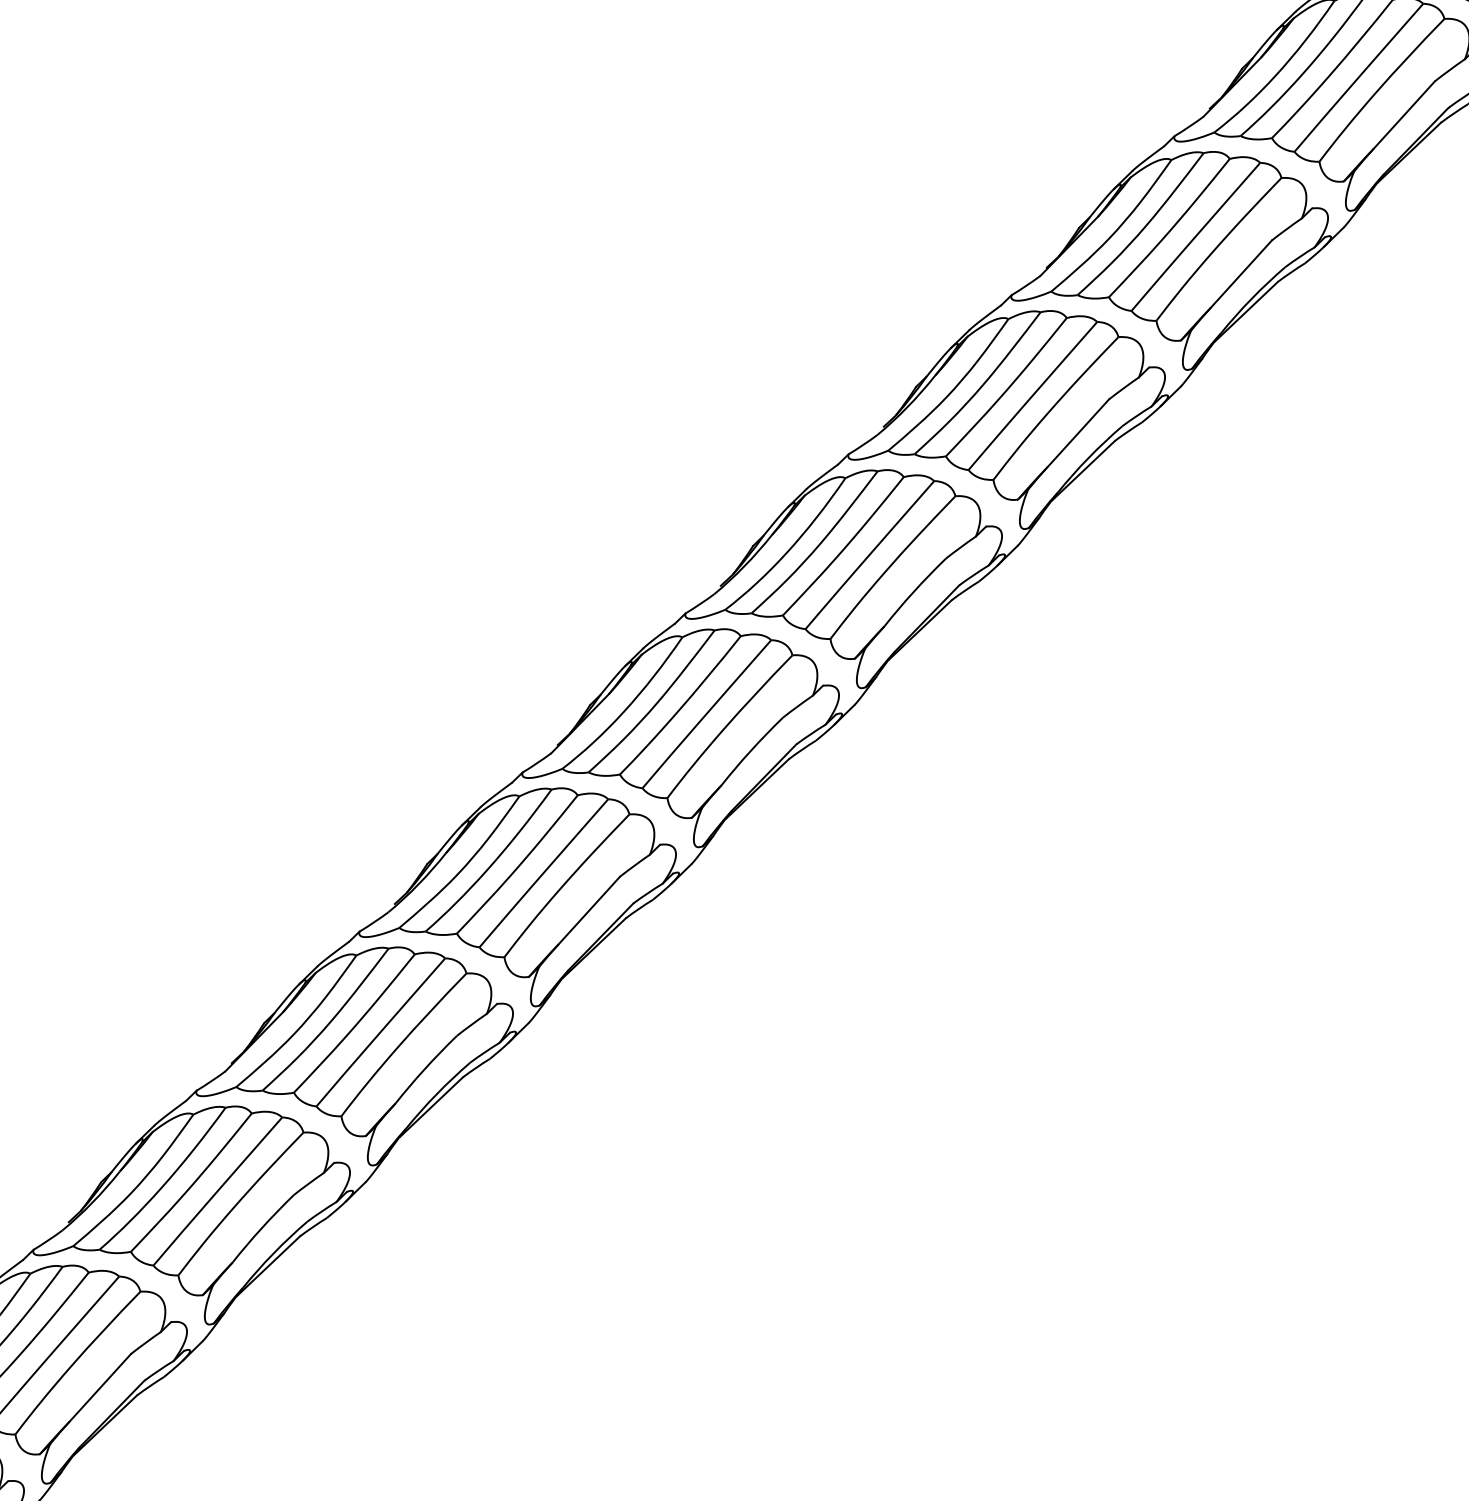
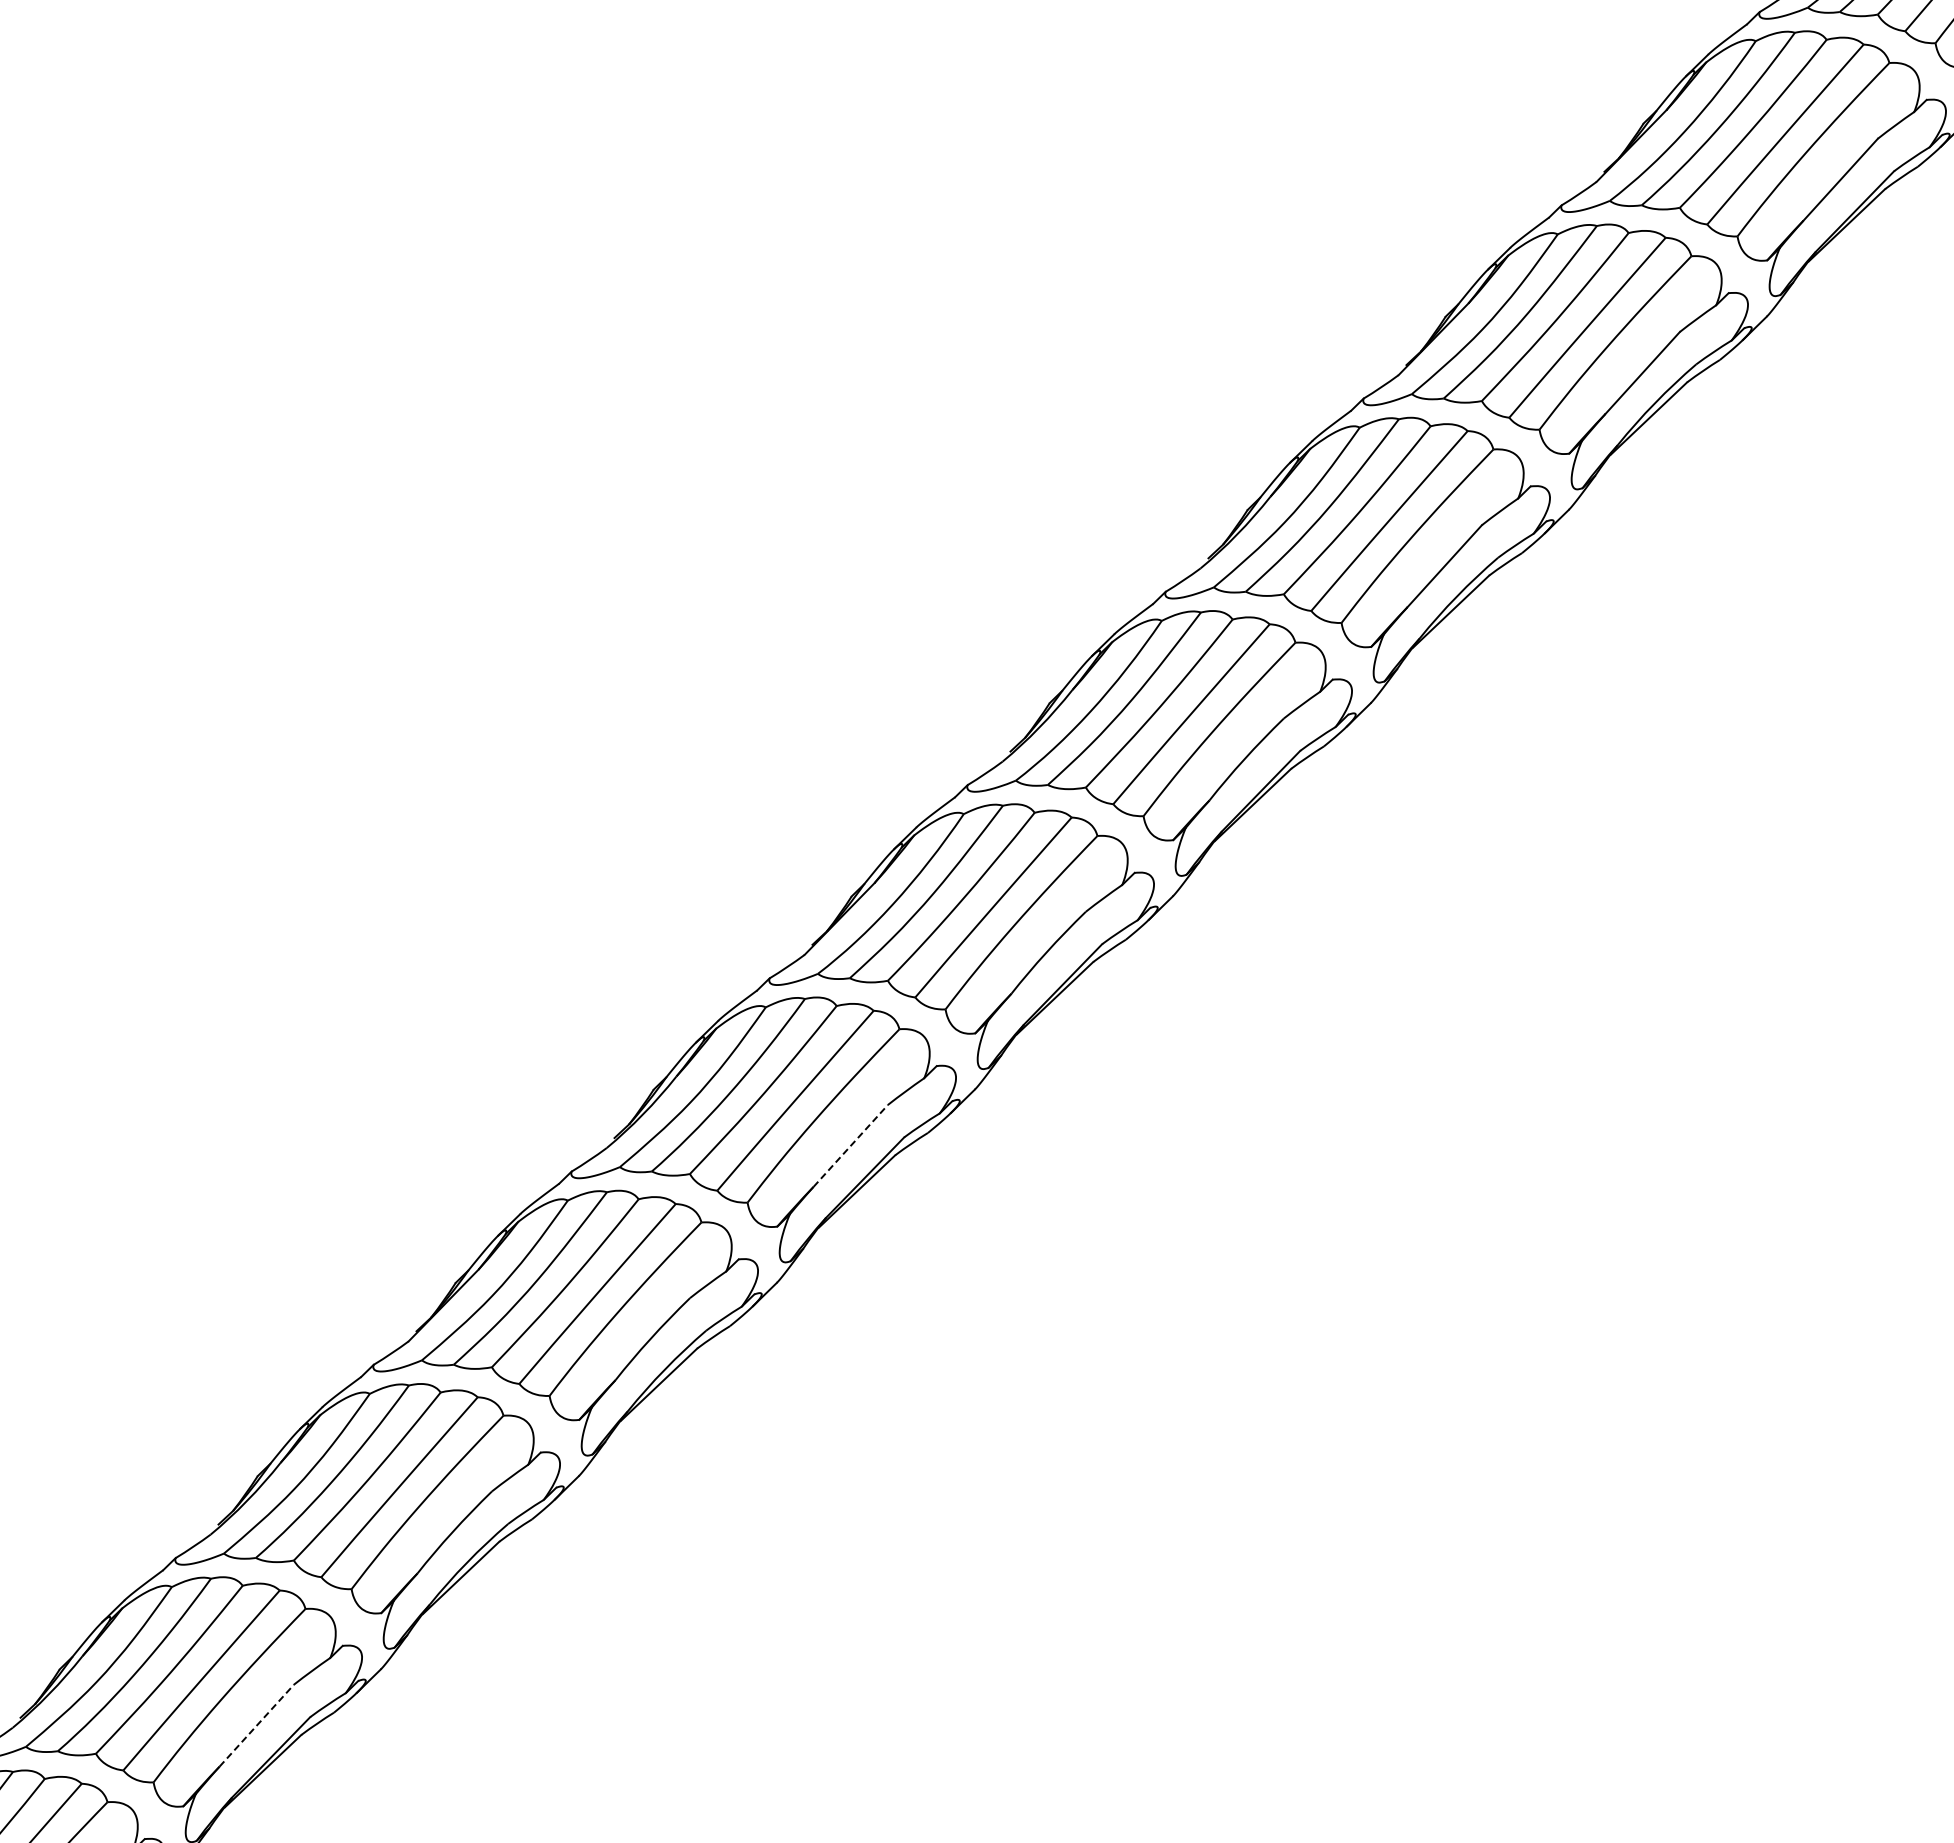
line: (589, 910) -> (851, 1145), solid -> dashed
line: (100, 1387) -> (257, 1725), solid -> dashed

